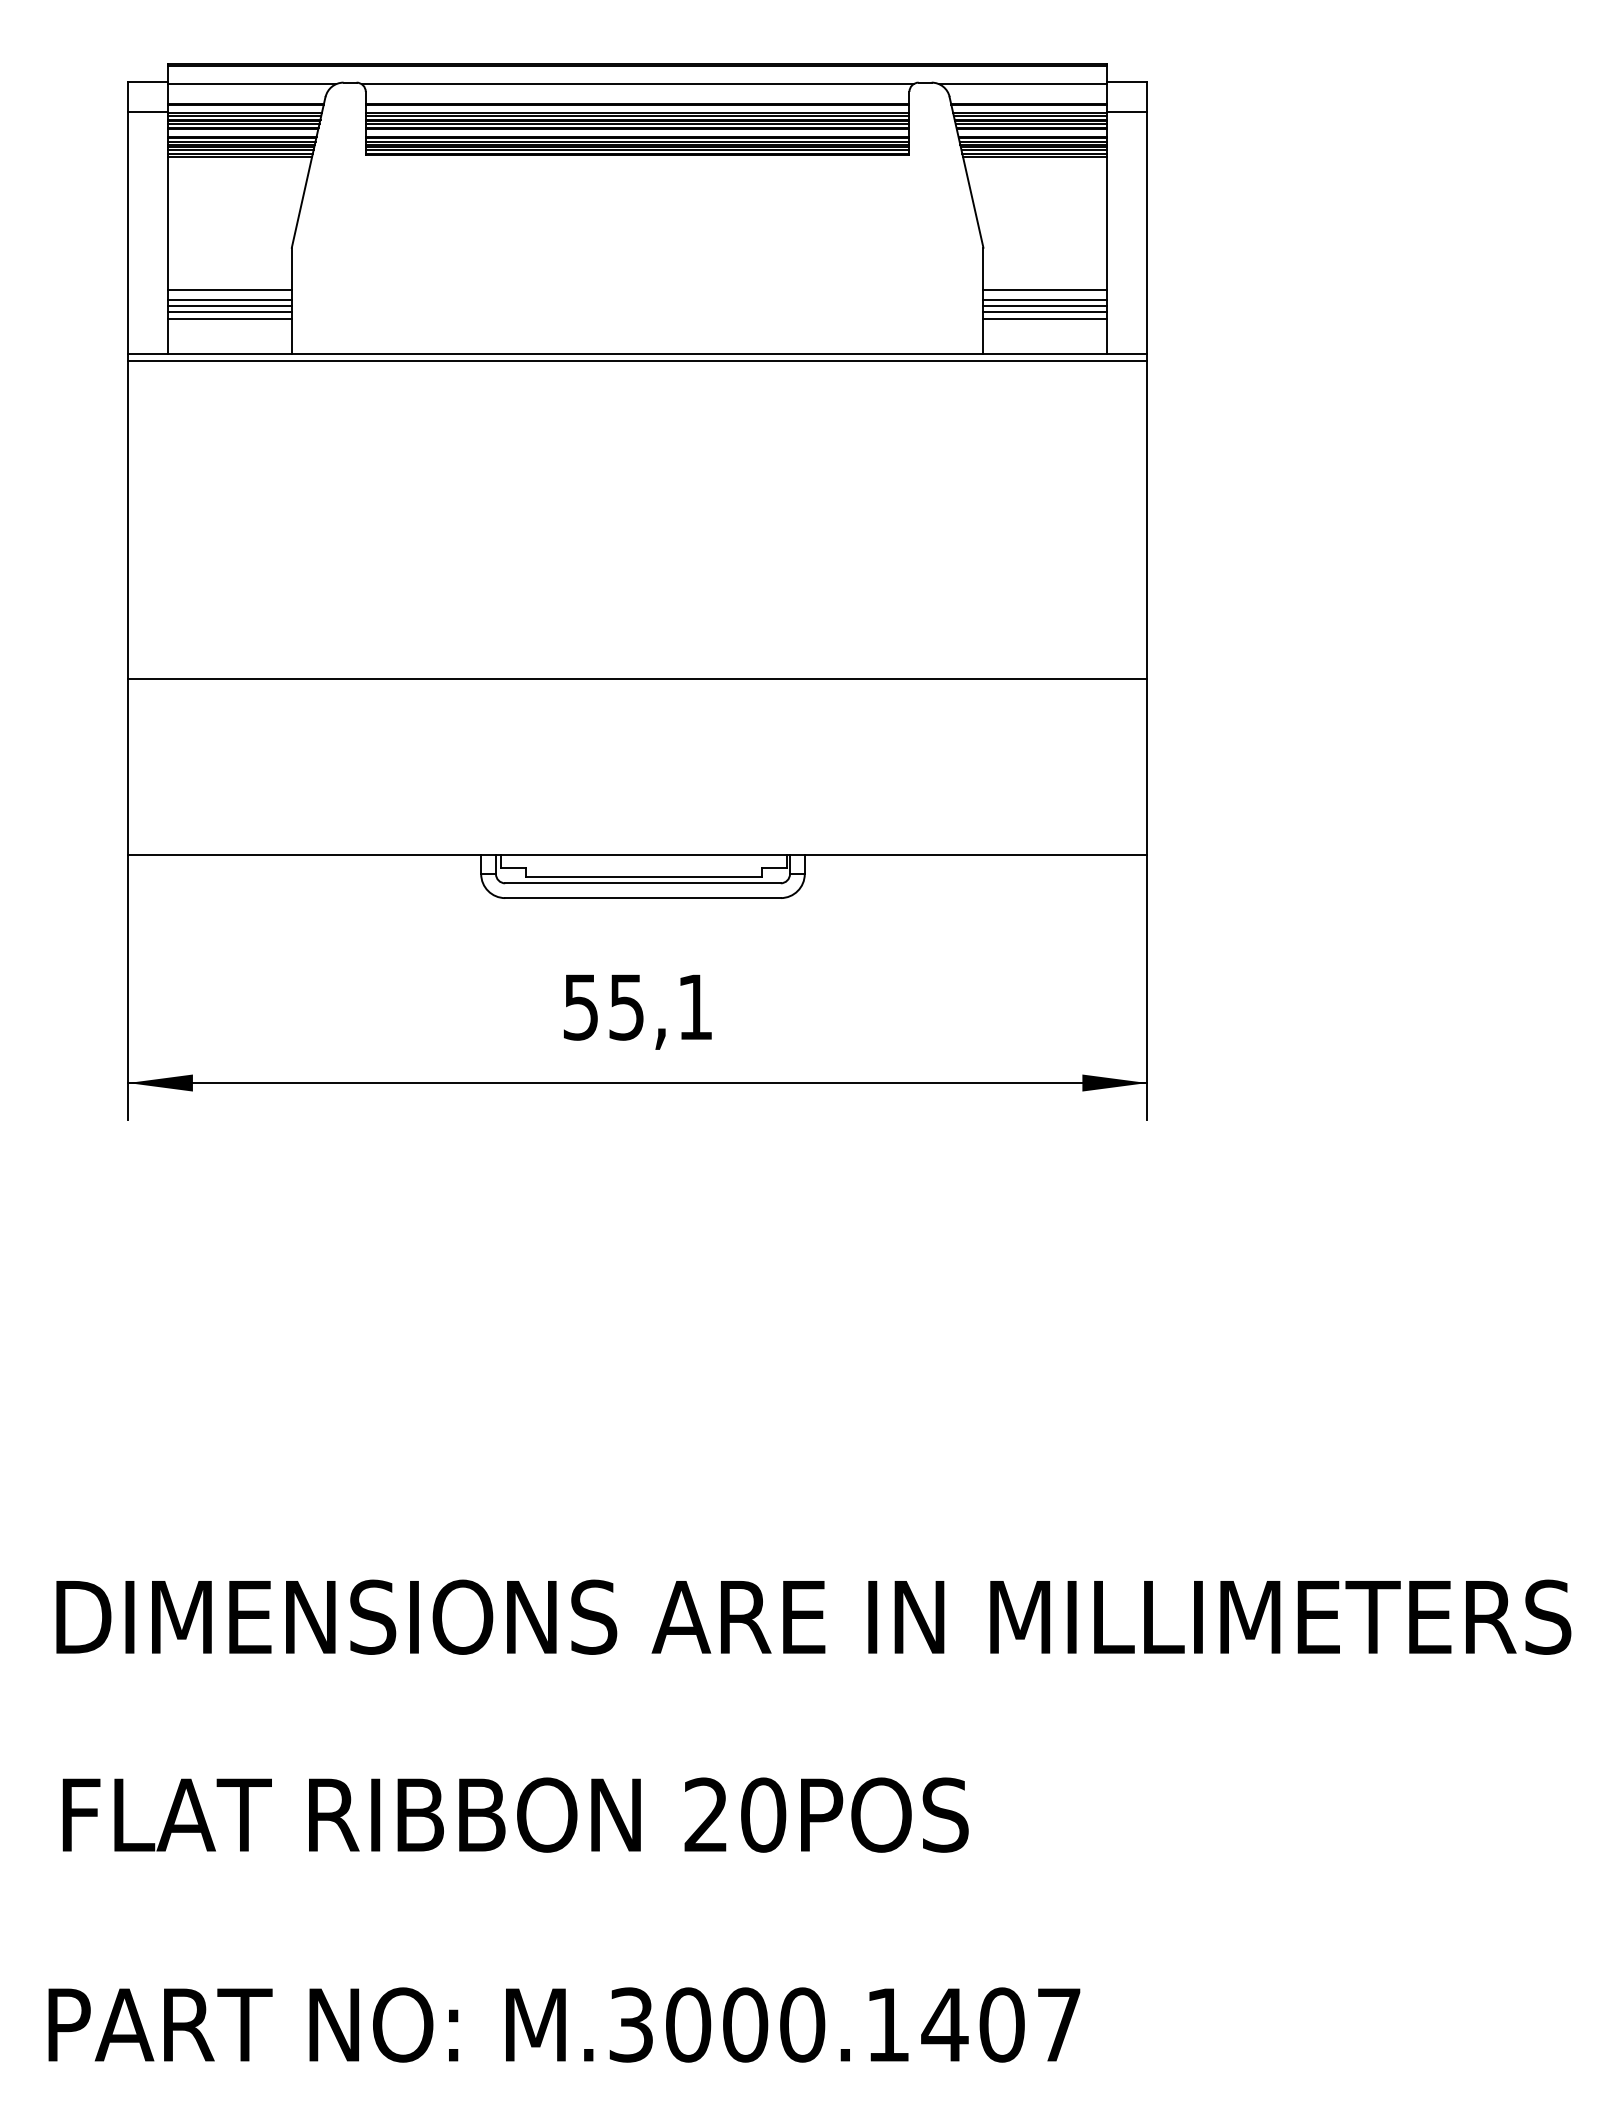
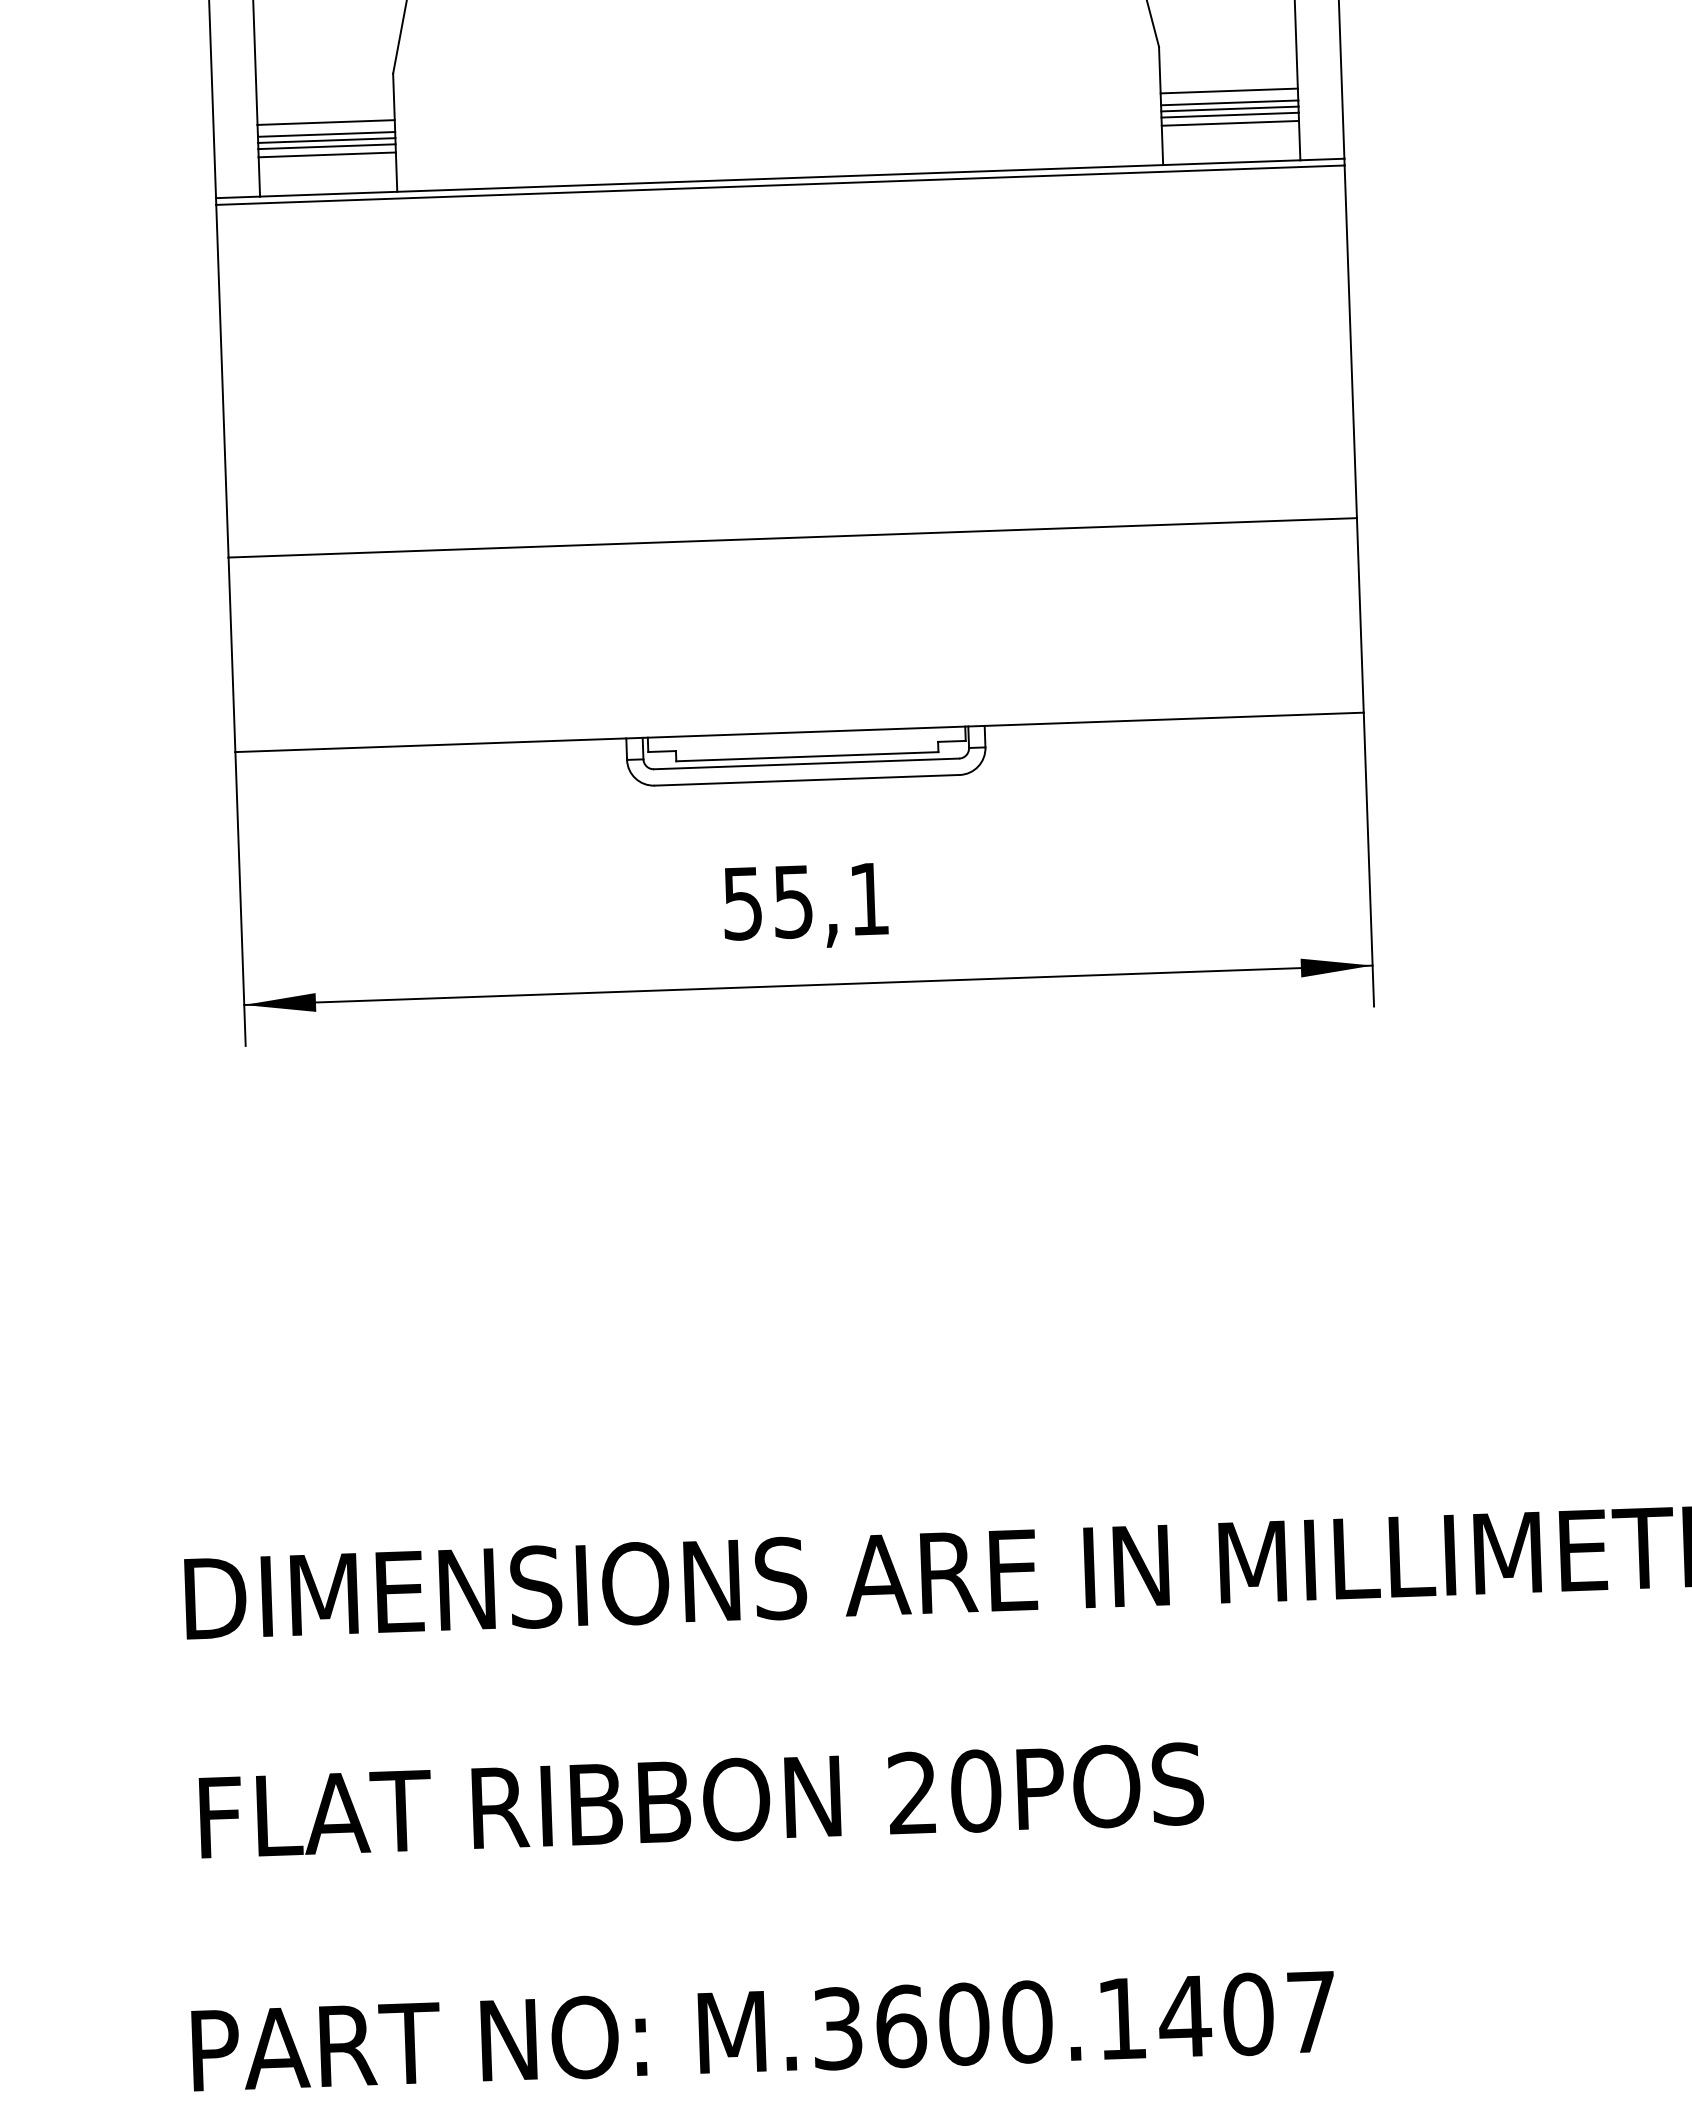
text: (688, 2024) -> (901, 2025), M.3000.1407 -> M.3600.1407

